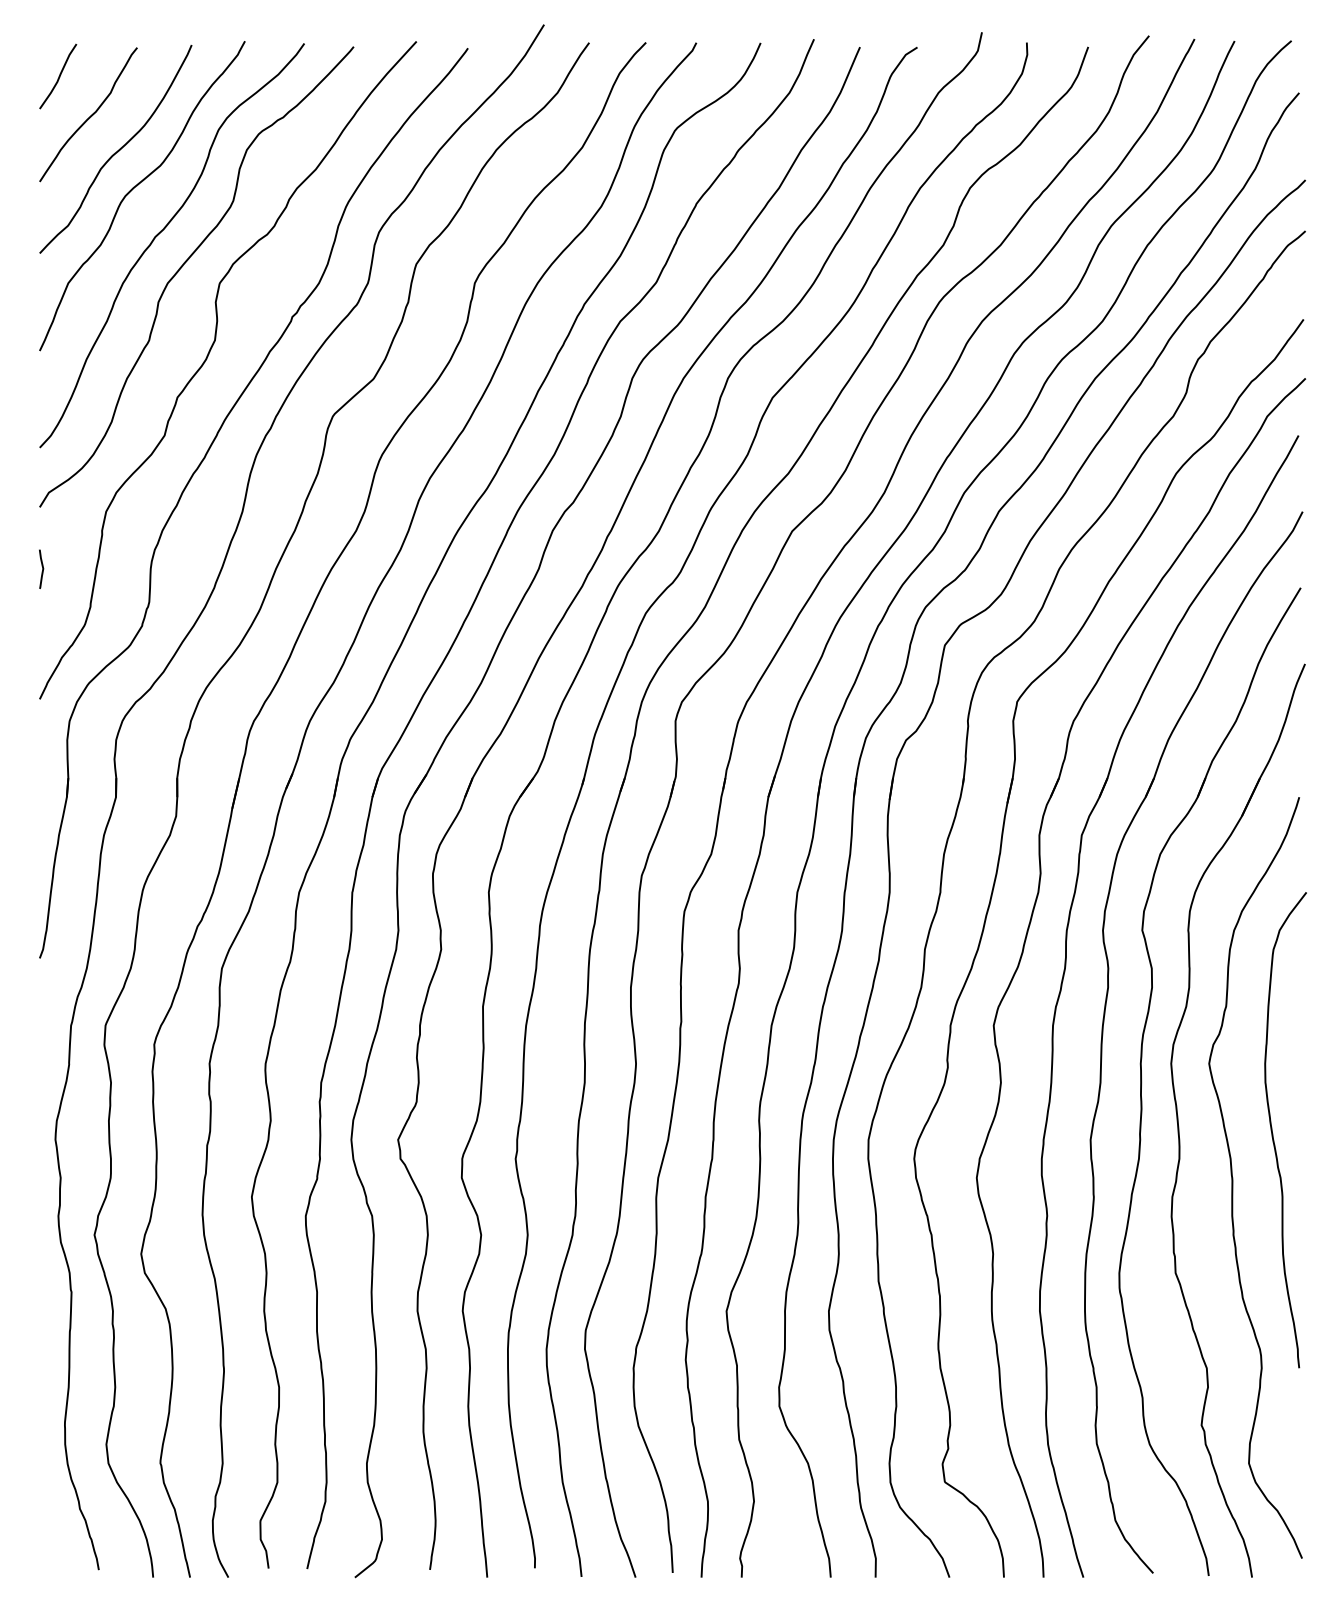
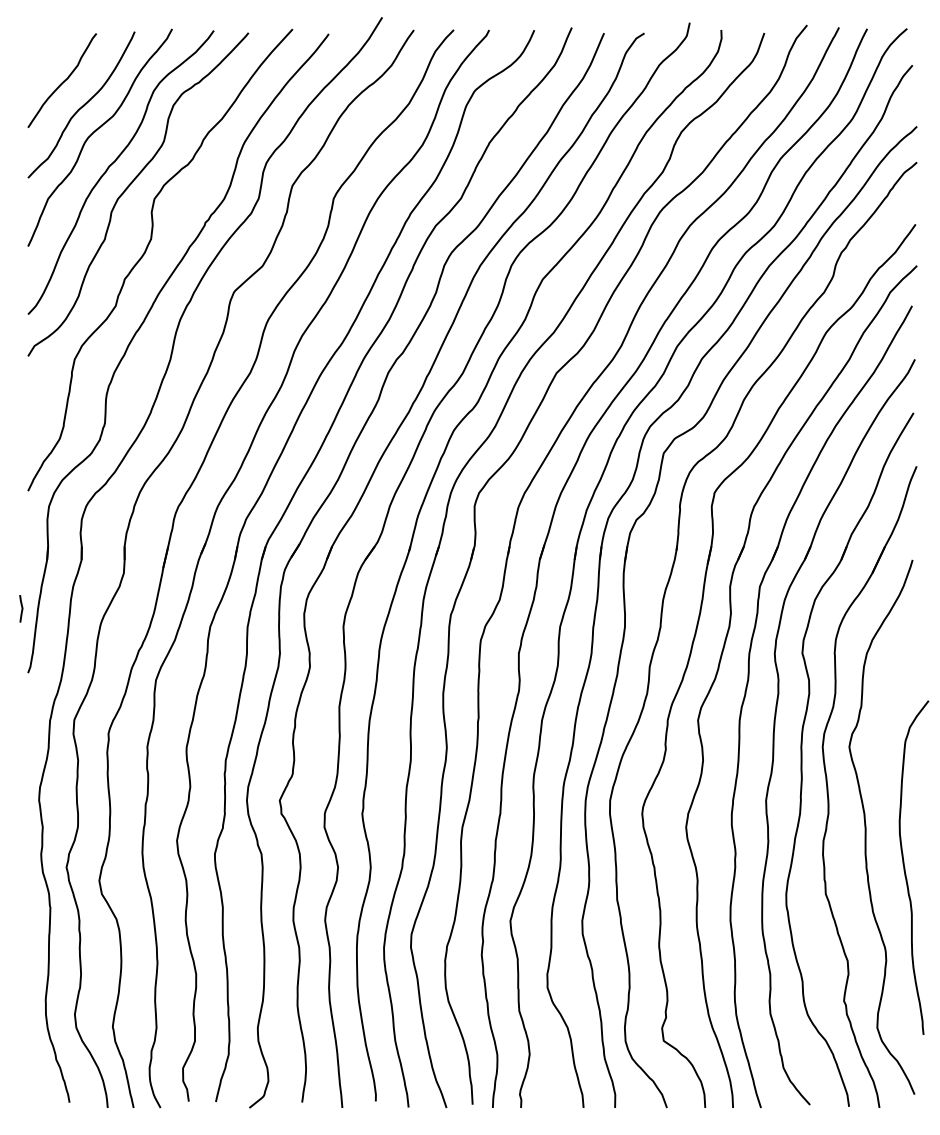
curve: (58, 76) -> (41, 53), removed
curve: (41, 568) -> (21, 608), moved
curve: (1273, 1129) -> (905, 867), moved

